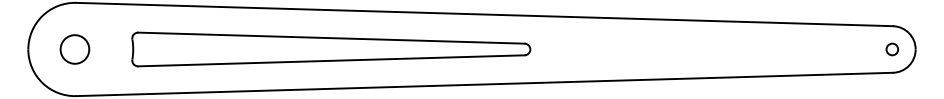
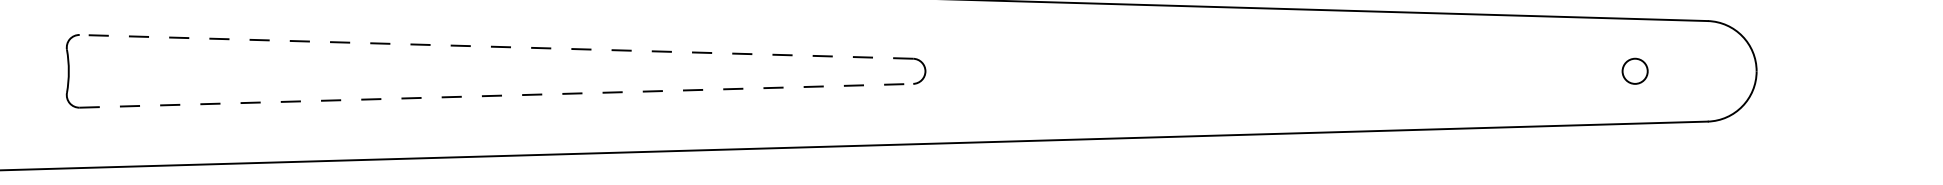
line: (330, 38) -> (494, 47), solid -> dashed
circle: (892, 49) -> (1635, 71), moved
line: (331, 60) -> (496, 95), solid -> dashed

